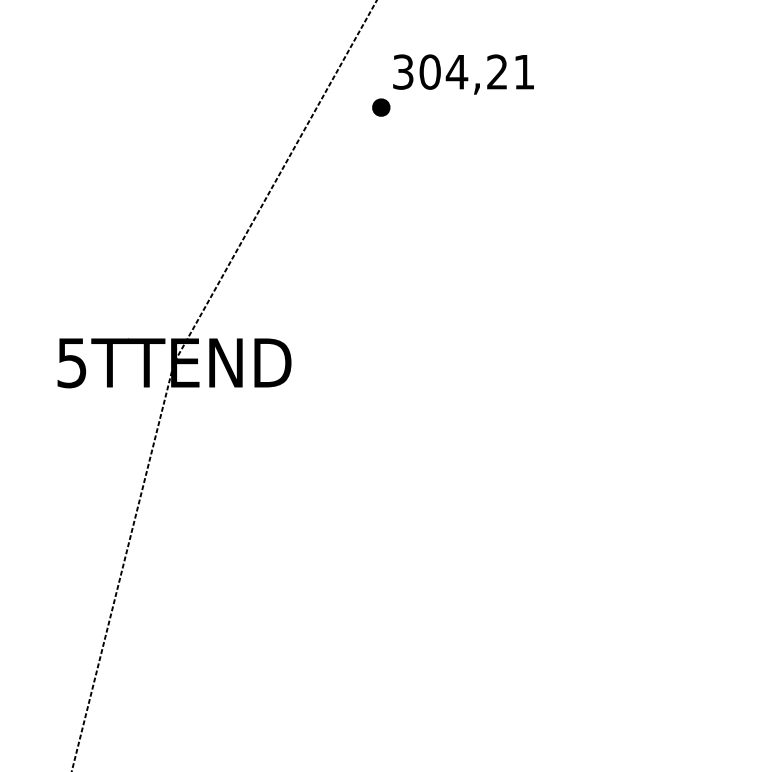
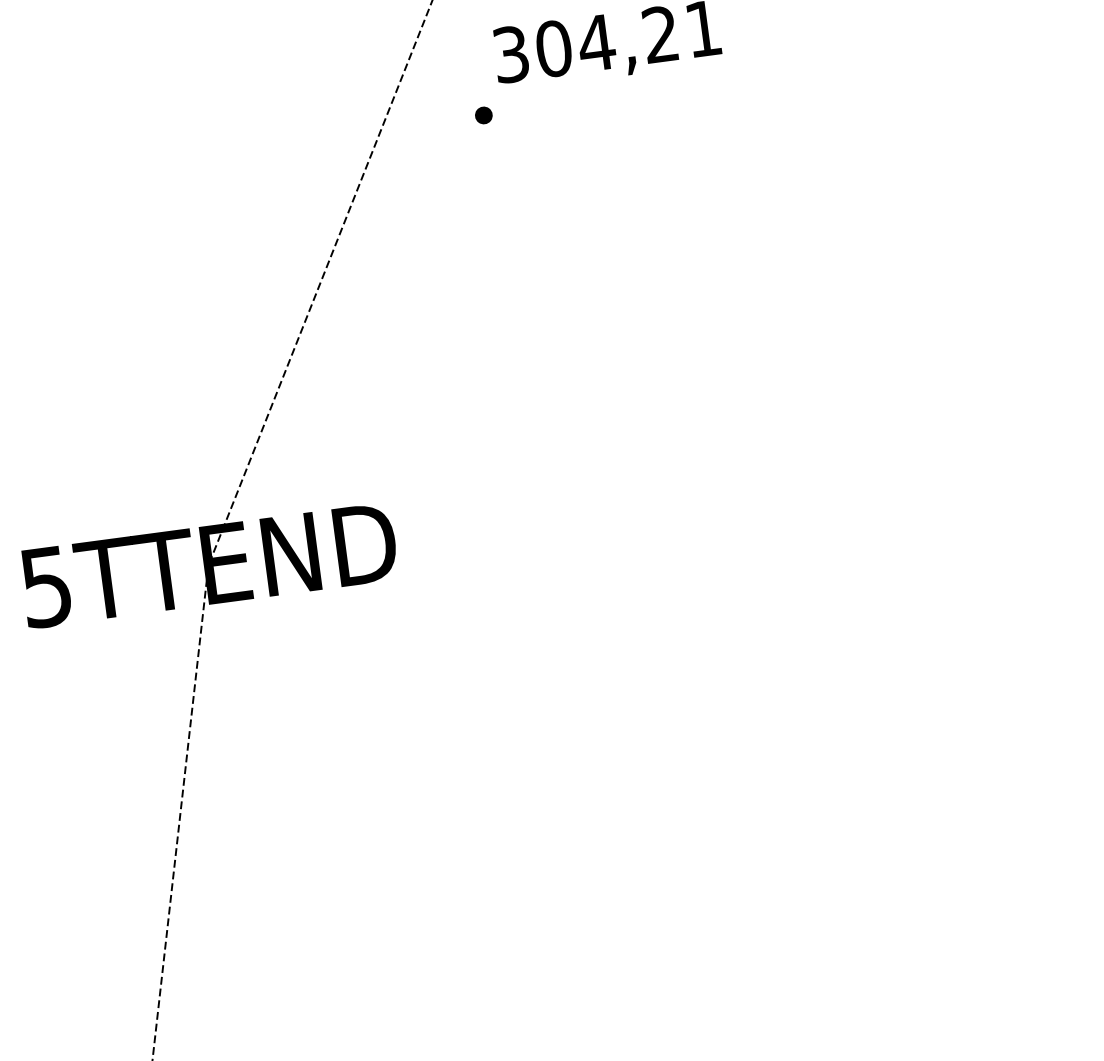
part: (381, 107) -> (484, 115), size x0.6

